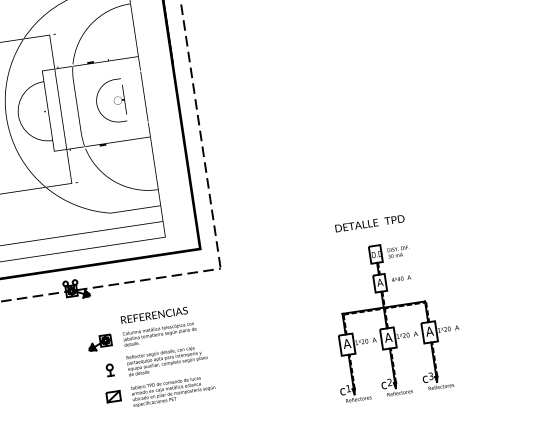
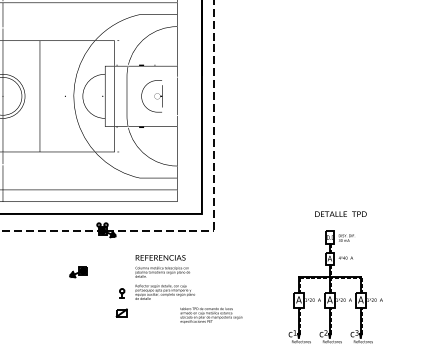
text: (369, 222) -> (340, 213), moved
part: (99, 343) -> (78, 272), moved
text: (173, 391) -> (211, 315), moved

